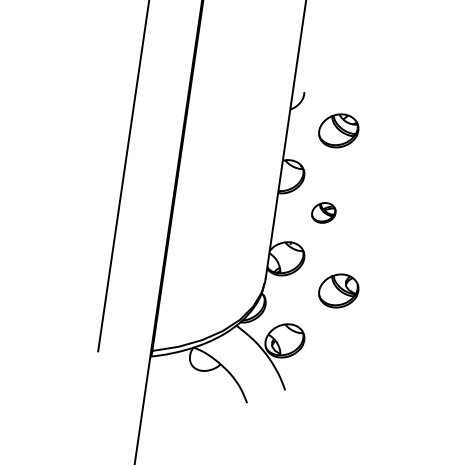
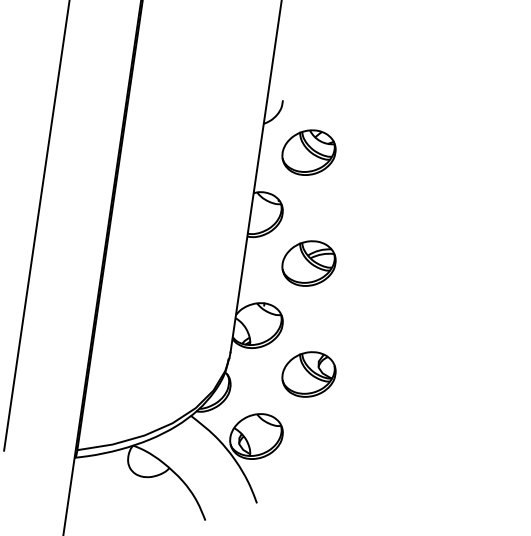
part: (338, 130) -> (308, 152), moved
part: (323, 212) -> (308, 262), size x1.67
part: (338, 290) -> (308, 373), moved

